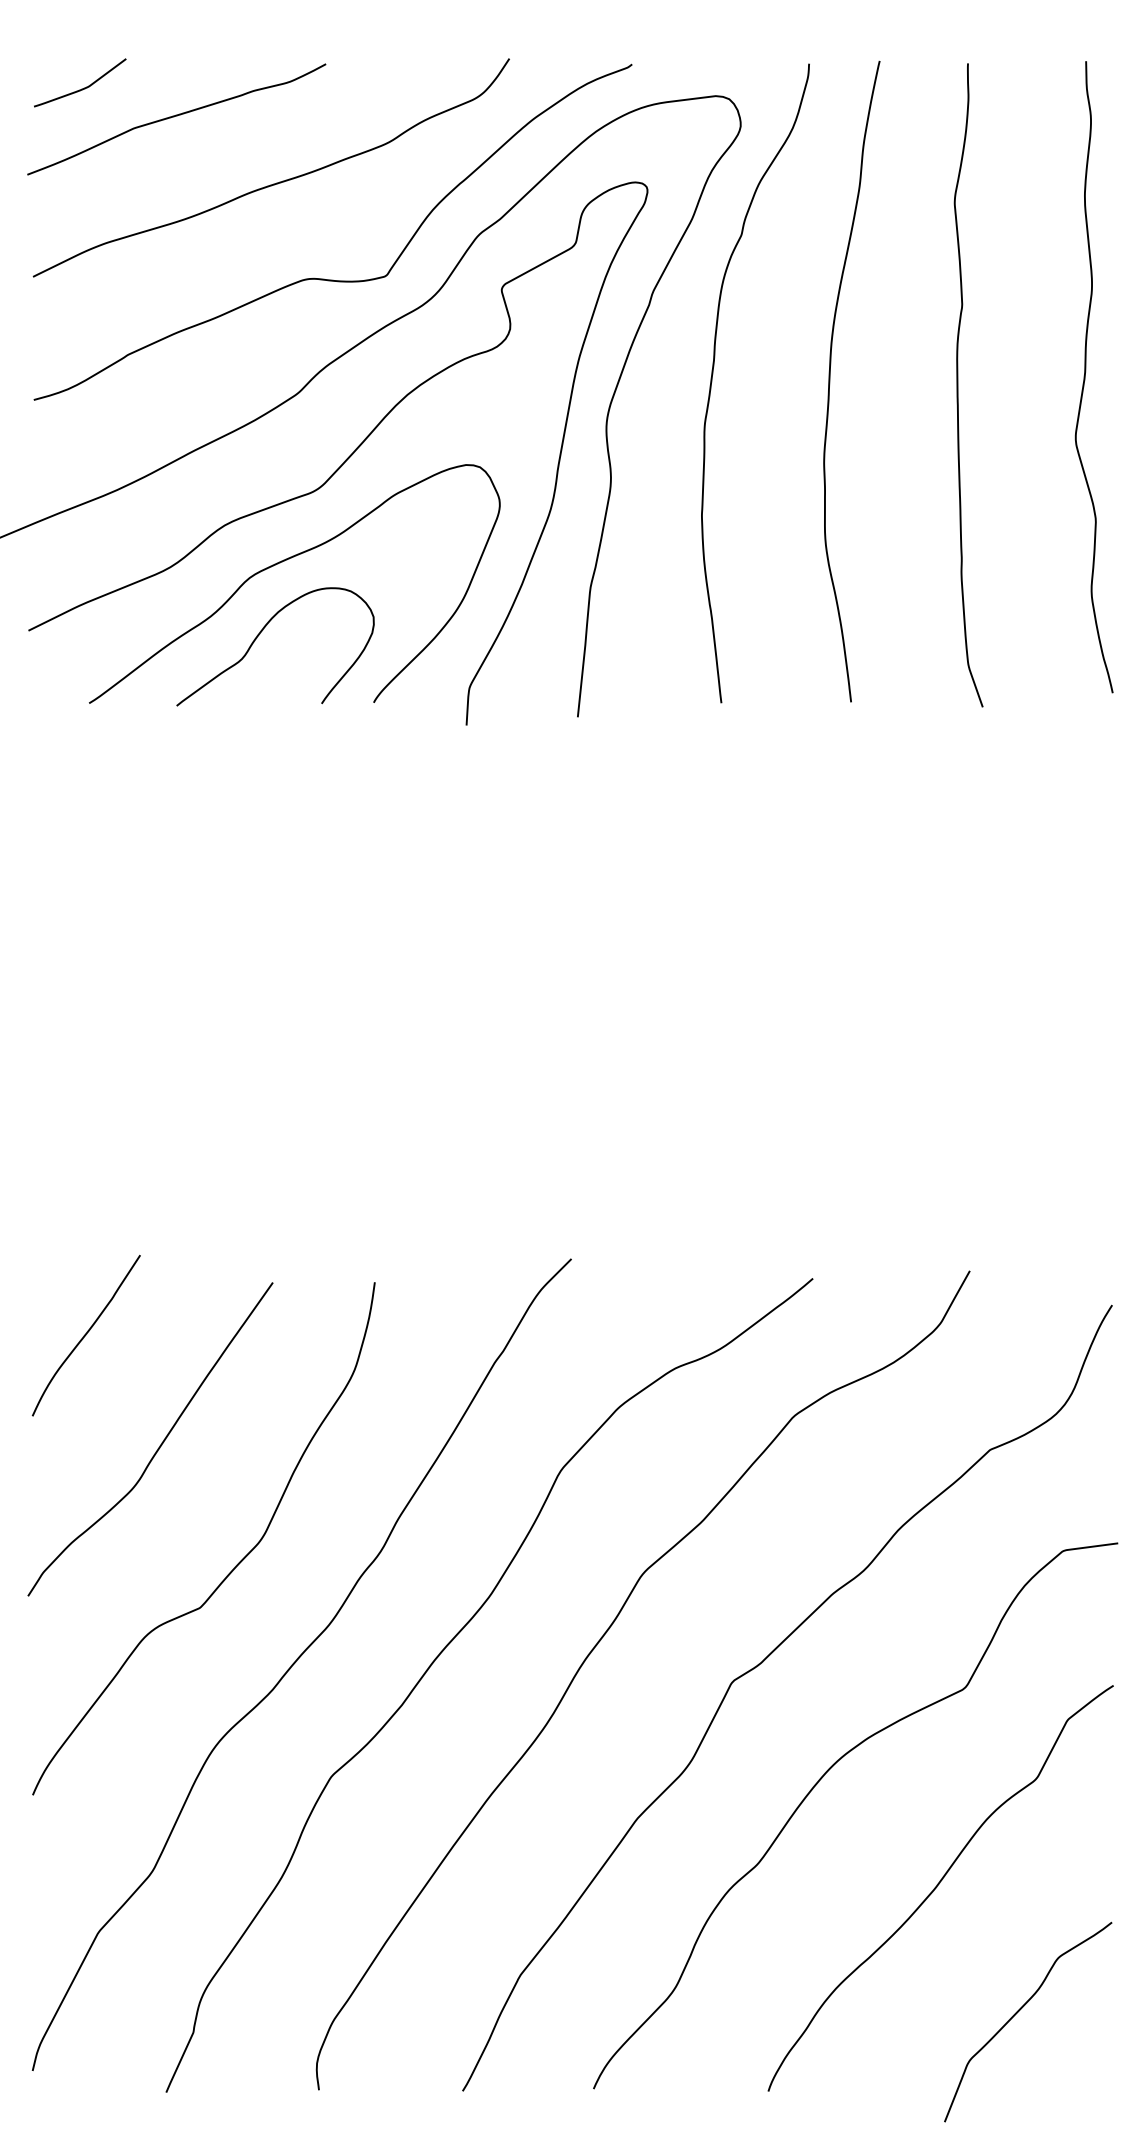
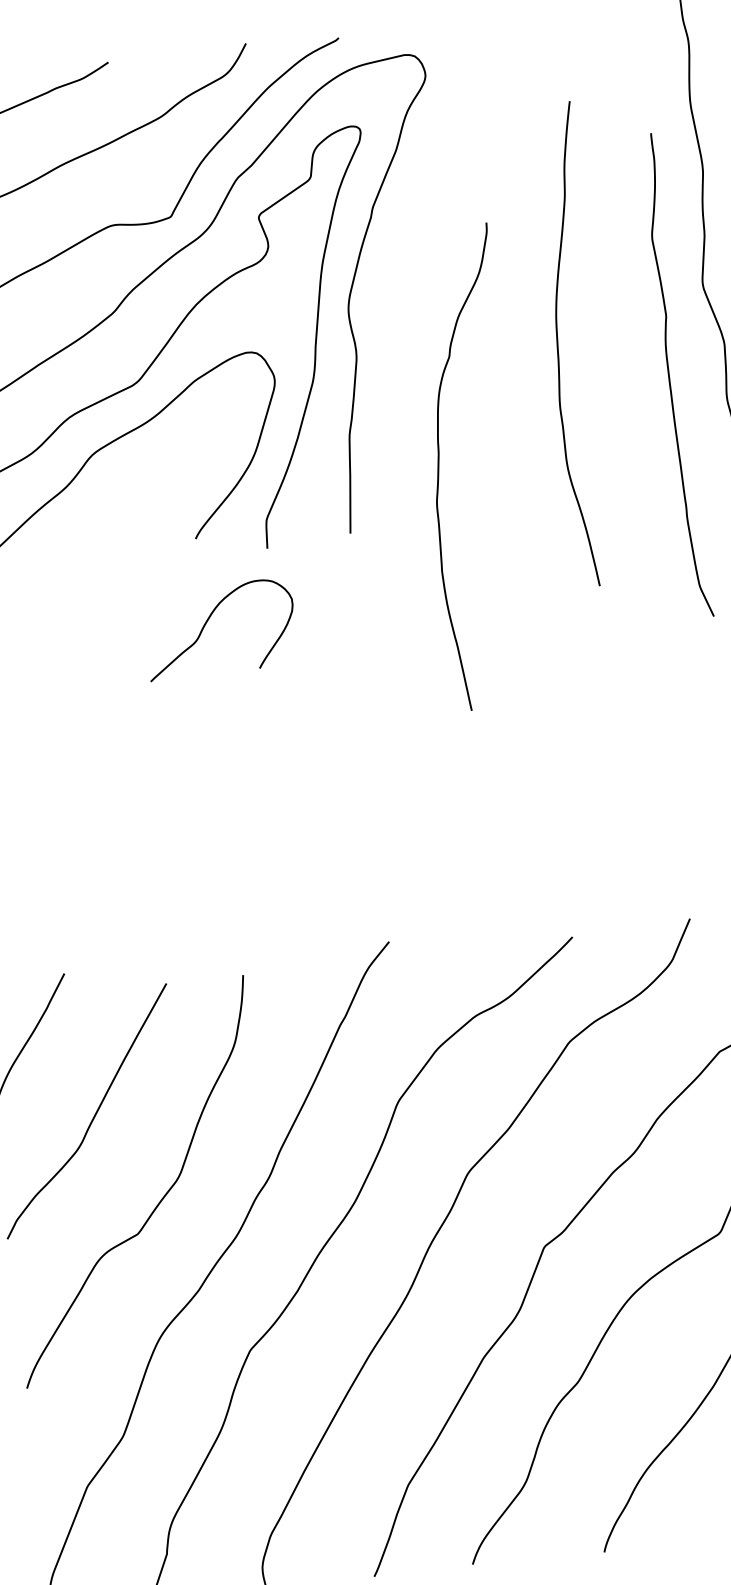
curve: (713, 374) -> (439, 464), moved
curve: (830, 381) -> (558, 346), moved
curve: (958, 385) -> (669, 376), moved
curve: (260, 634) -> (208, 621), moved

